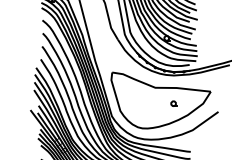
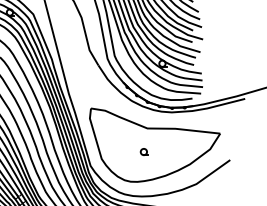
part: (173, 103) -> (143, 151), moved

